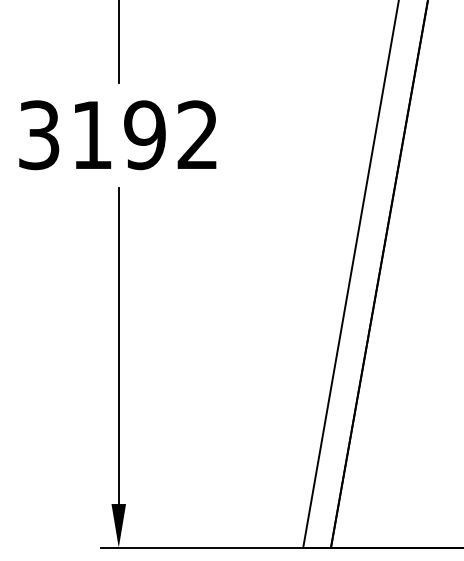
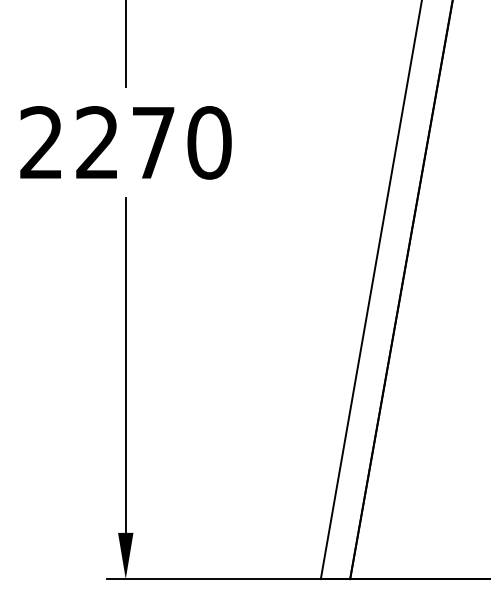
text: (118, 134) -> (125, 142), 3192 -> 2270

